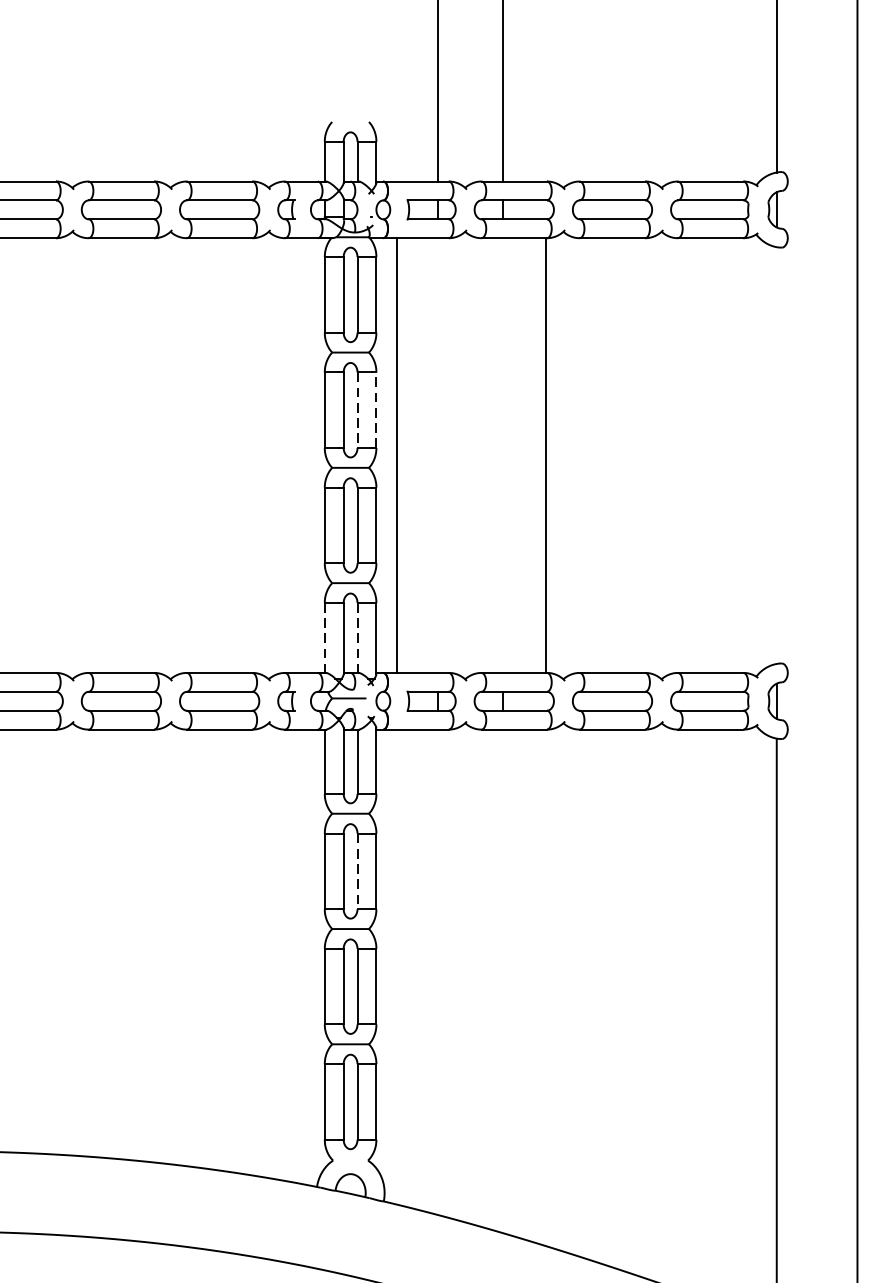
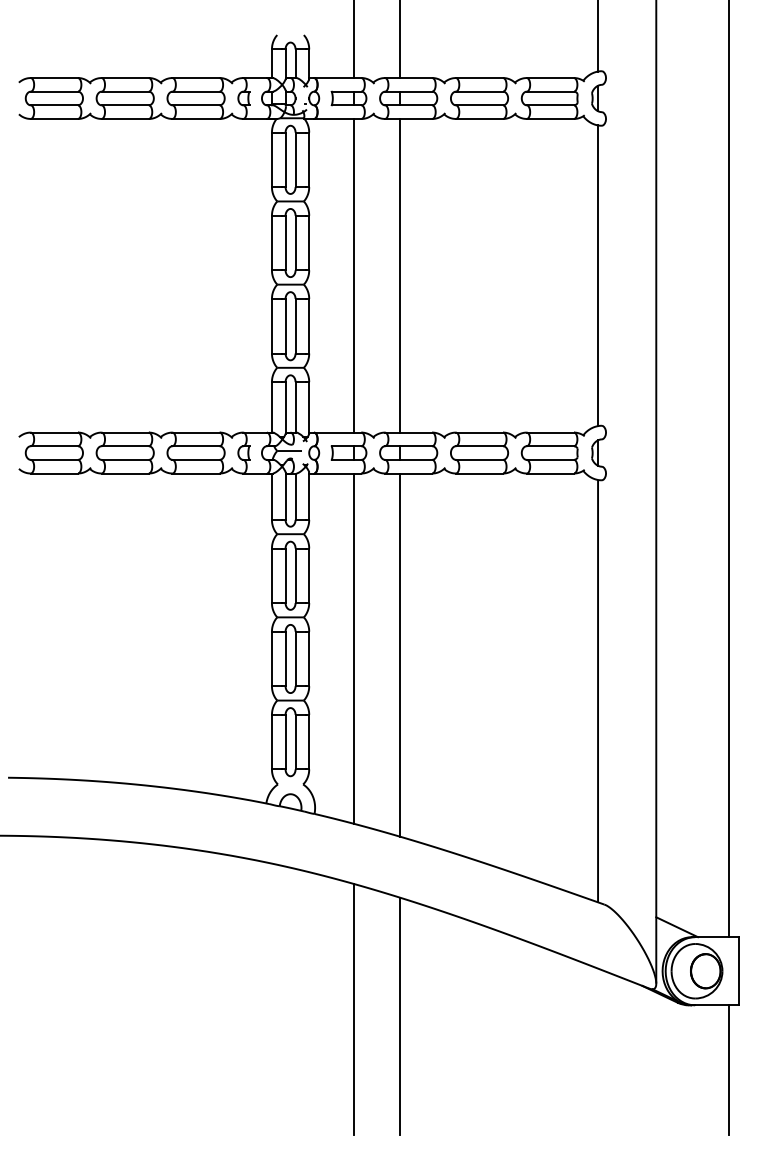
line: (376, 409) -> (309, 242), dashed -> solid
line: (357, 410) -> (295, 243), dashed -> solid
line: (396, 455) -> (353, 275), moved
line: (545, 455) -> (400, 275), moved
line: (777, 455) -> (598, 275), added
line: (324, 638) -> (271, 407), dashed -> solid
line: (357, 638) -> (295, 407), dashed -> solid
line: (357, 872) -> (295, 576), dashed -> solid
line: (437, 972) -> (353, 648), added
line: (502, 980) -> (400, 654), added

